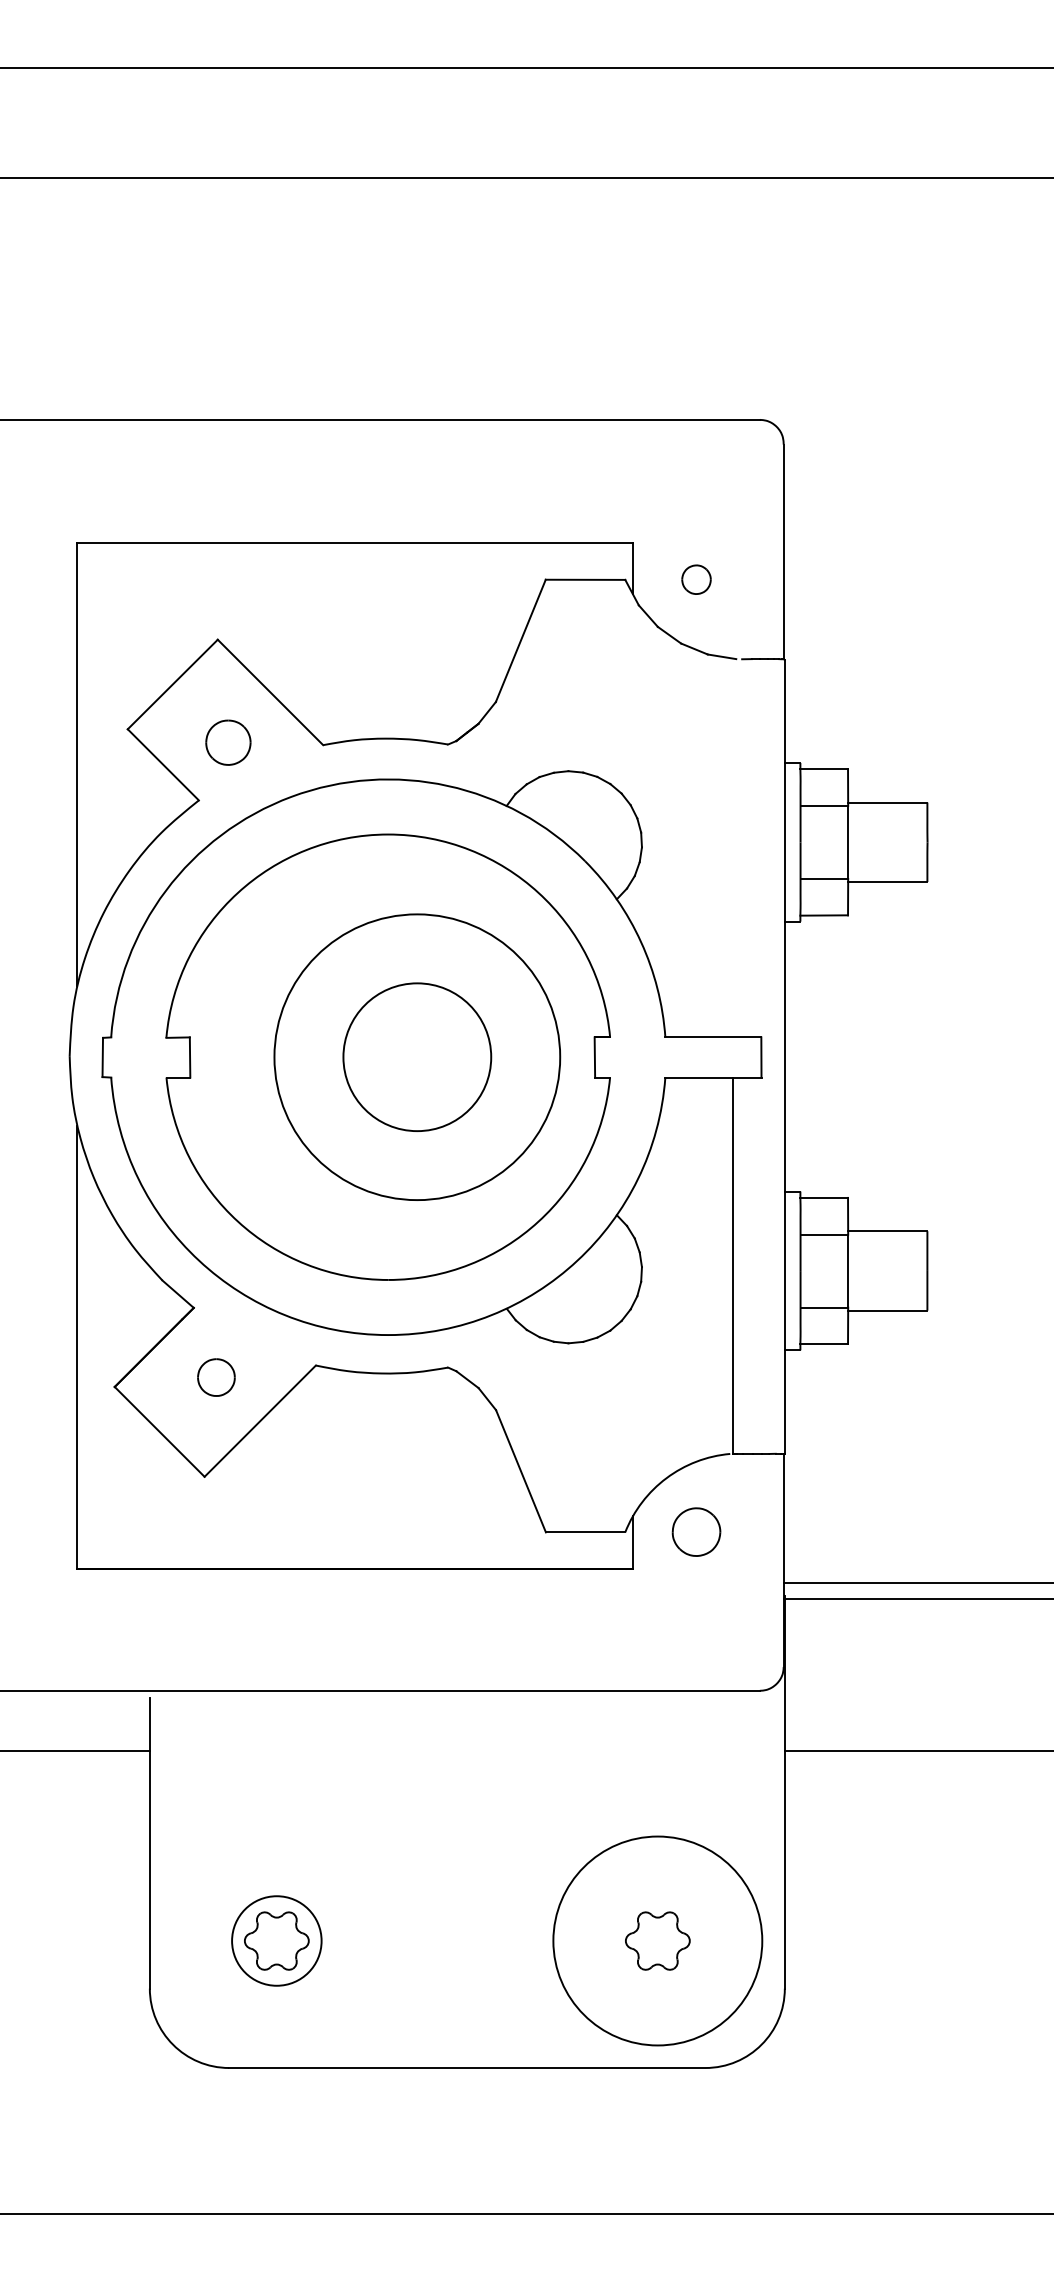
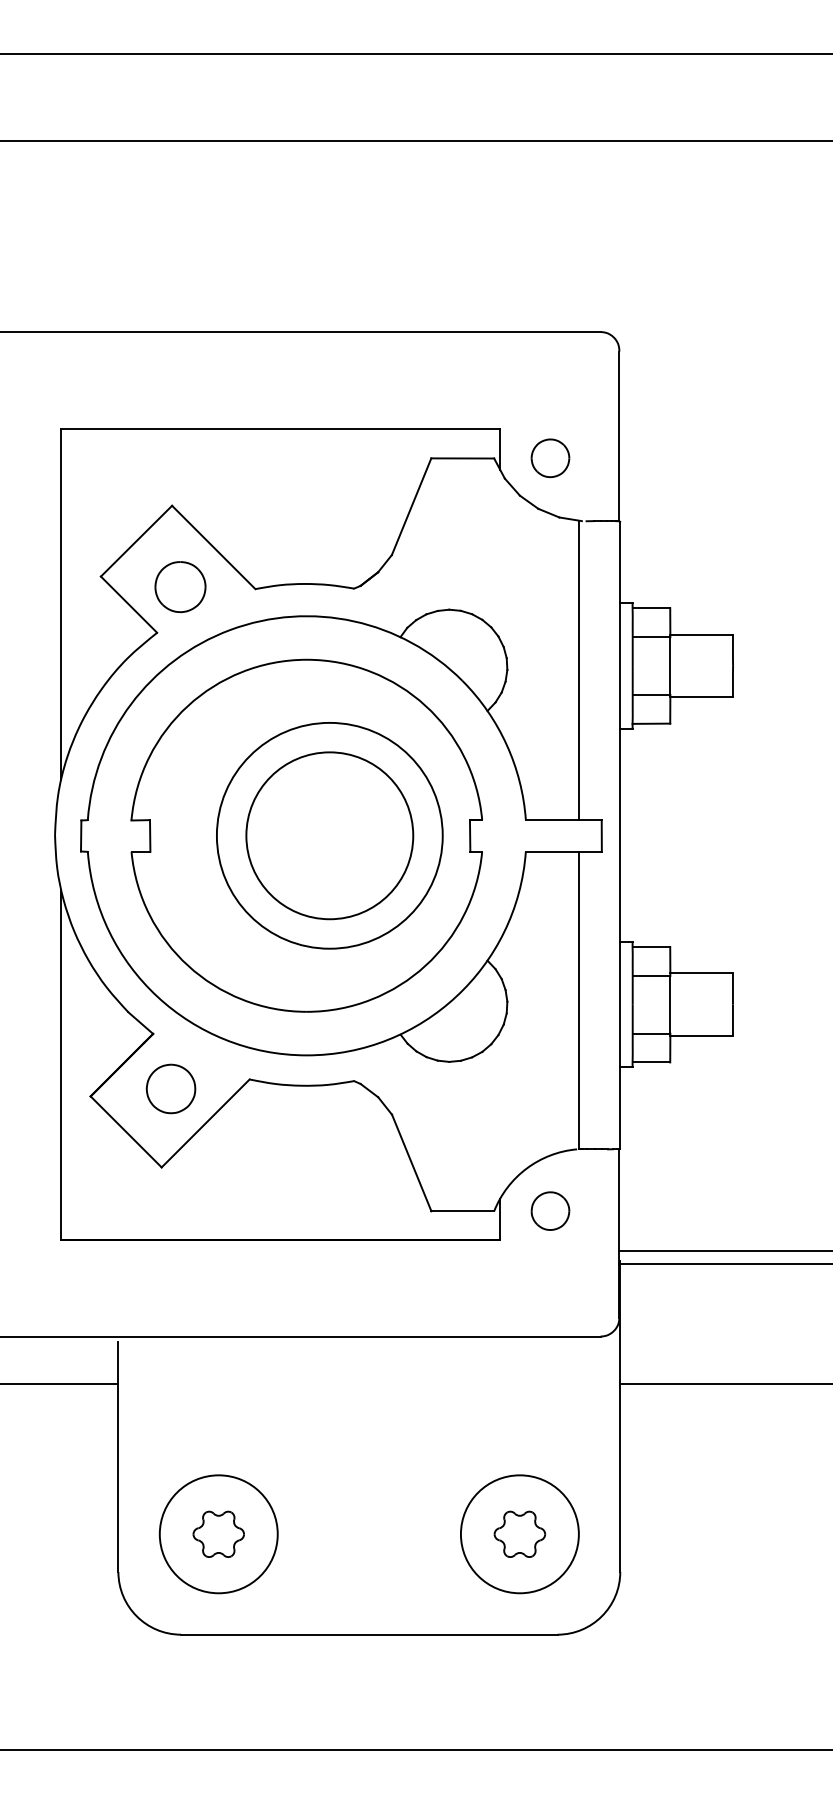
part: (696, 579) -> (550, 458), size x1.67
part: (228, 743) -> (180, 587), size x1.43
line: (733, 849) -> (579, 671), added
circle: (416, 1056) -> (329, 835), size x1.43
part: (215, 1376) -> (170, 1088), size x1.67
circle: (276, 1941) -> (218, 1534), size x1.67
circle: (657, 1941) -> (519, 1534), size x0.71

